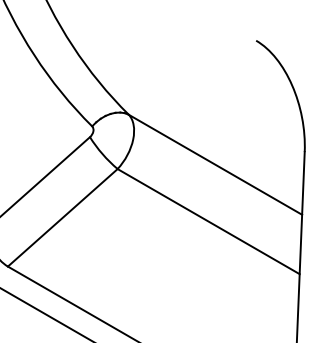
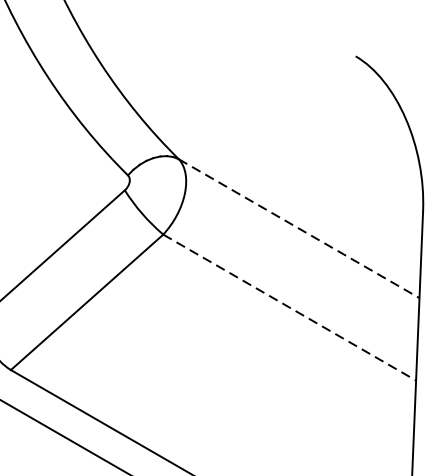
line: (215, 165) -> (299, 229), solid -> dashed
line: (209, 221) -> (290, 307), solid -> dashed

